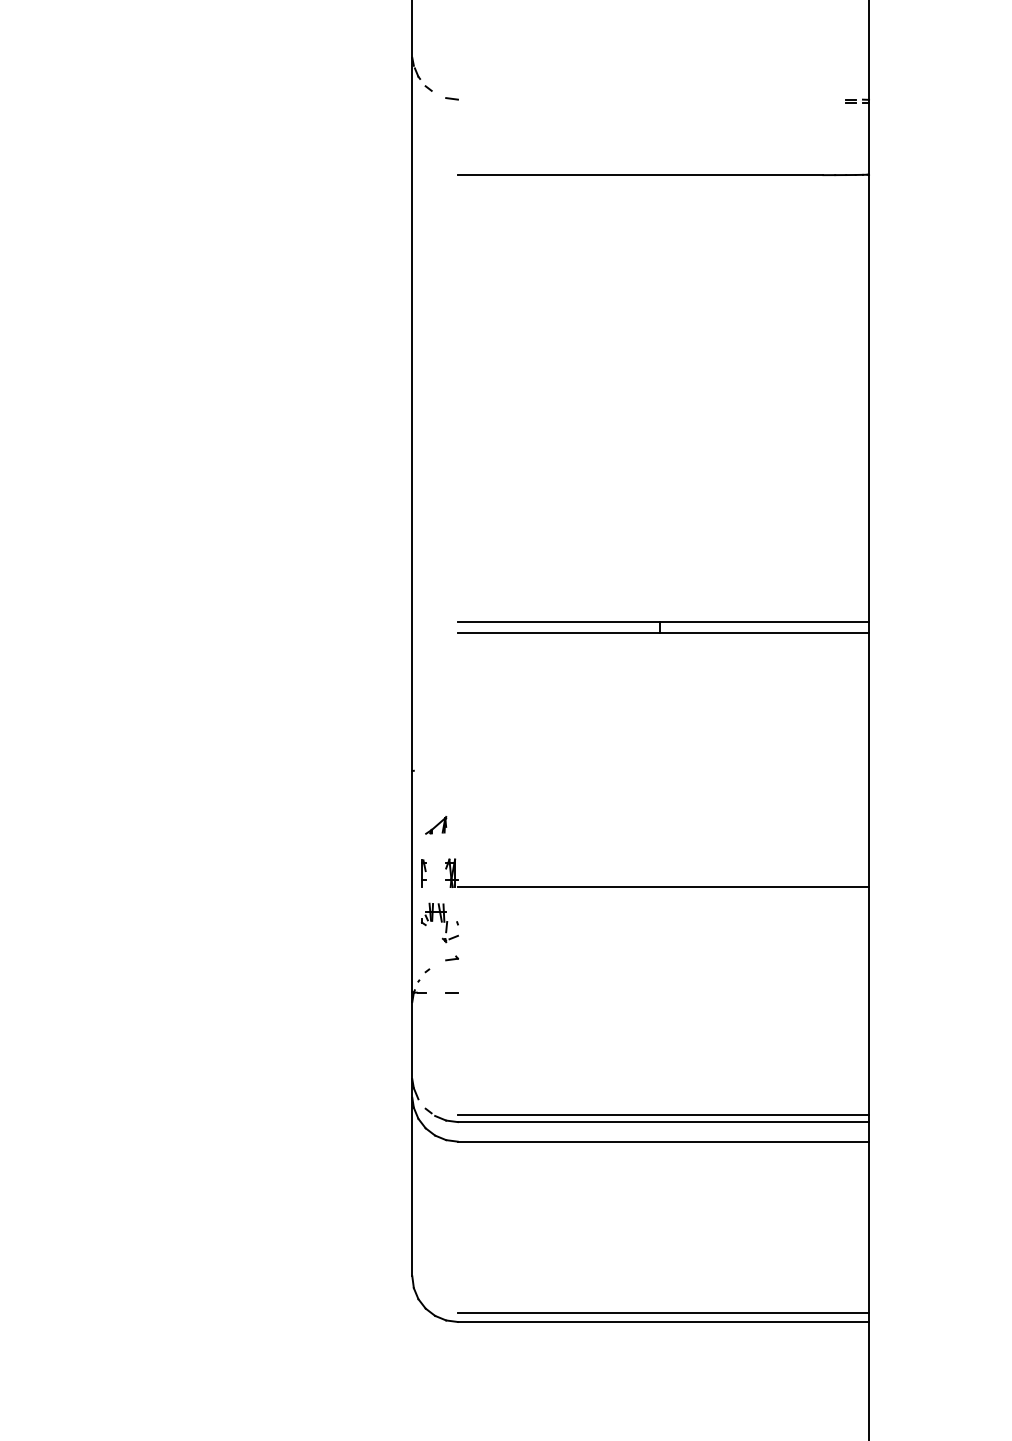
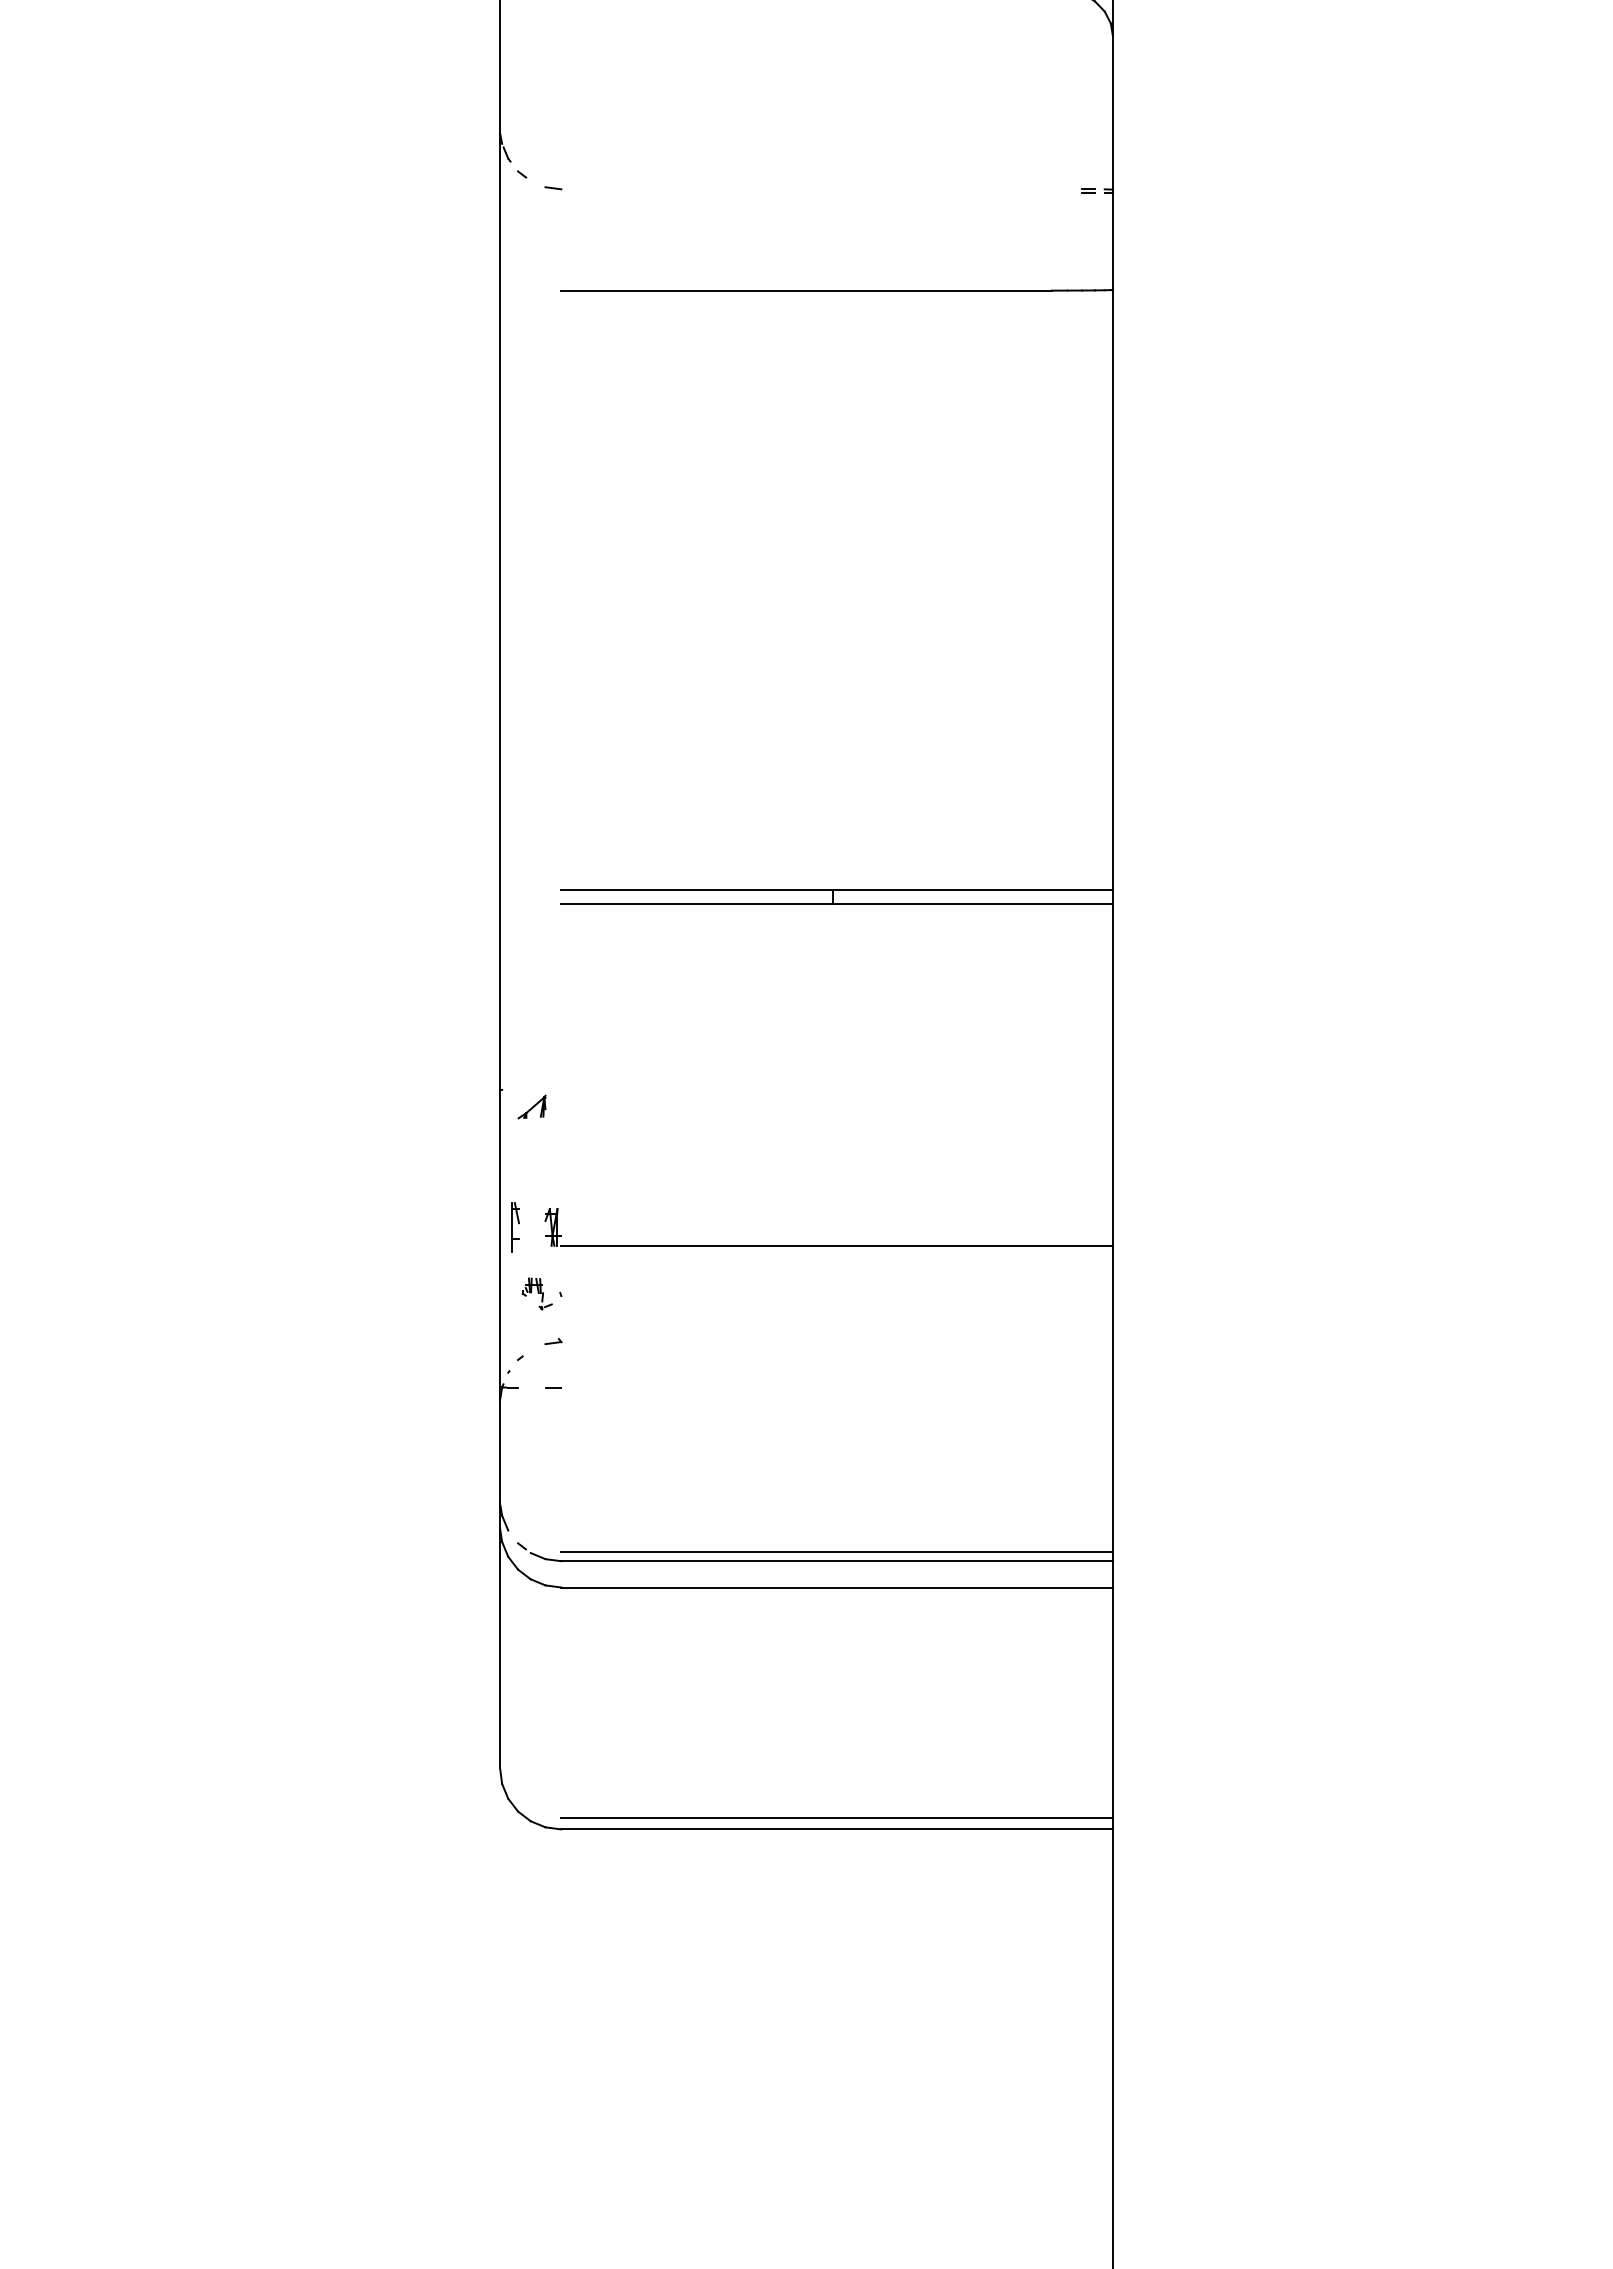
part: (435, 824) -> (531, 1106), moved
part: (423, 873) -> (515, 1227), size x1.4
part: (440, 922) -> (537, 1293), size x0.6

